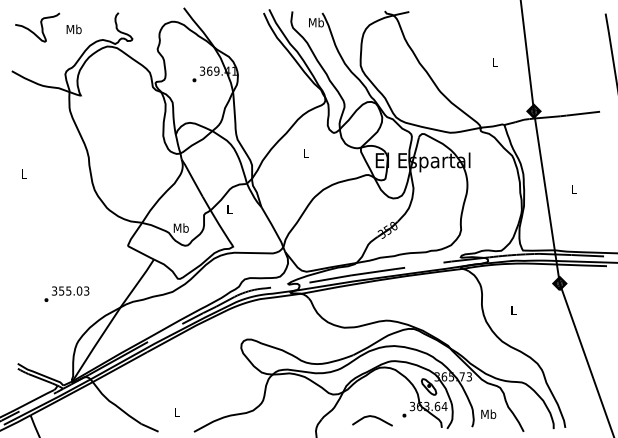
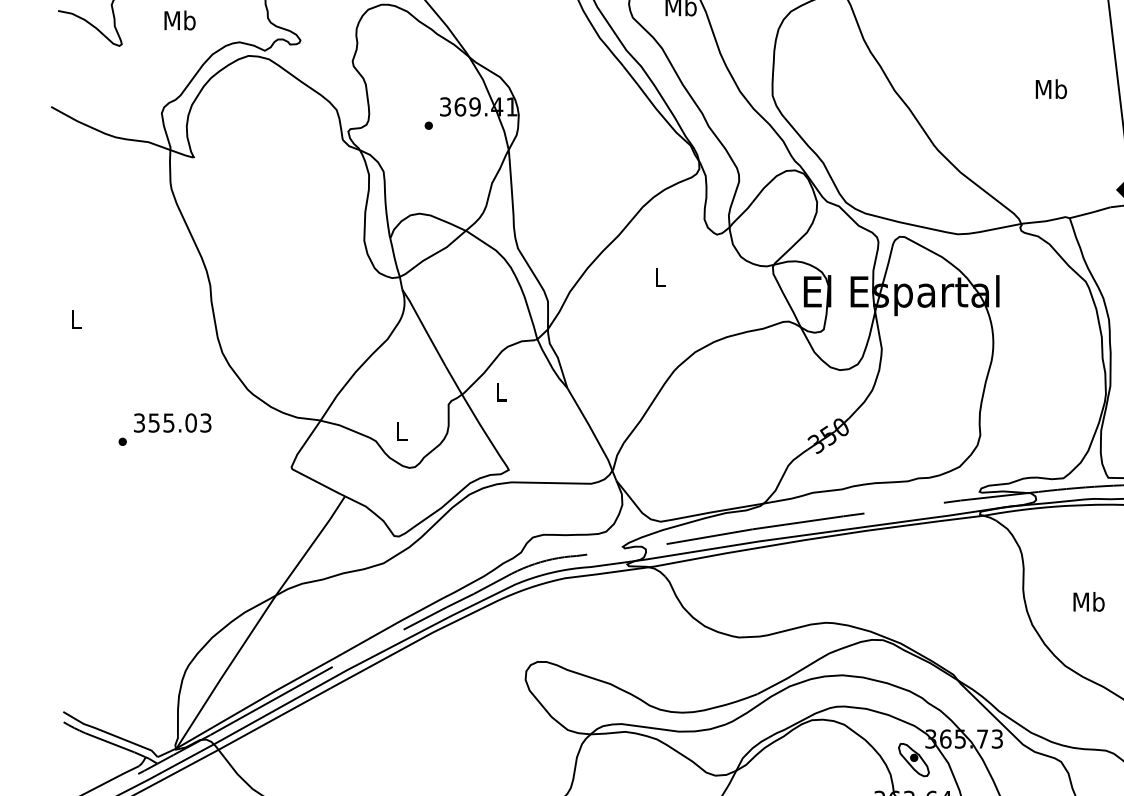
text: (495, 62) -> (1051, 88), L -> Mb
text: (180, 227) -> (399, 430), Mb -> L
text: (66, 293) -> (164, 428), moved
text: (513, 310) -> (1088, 601), L -> Mb

